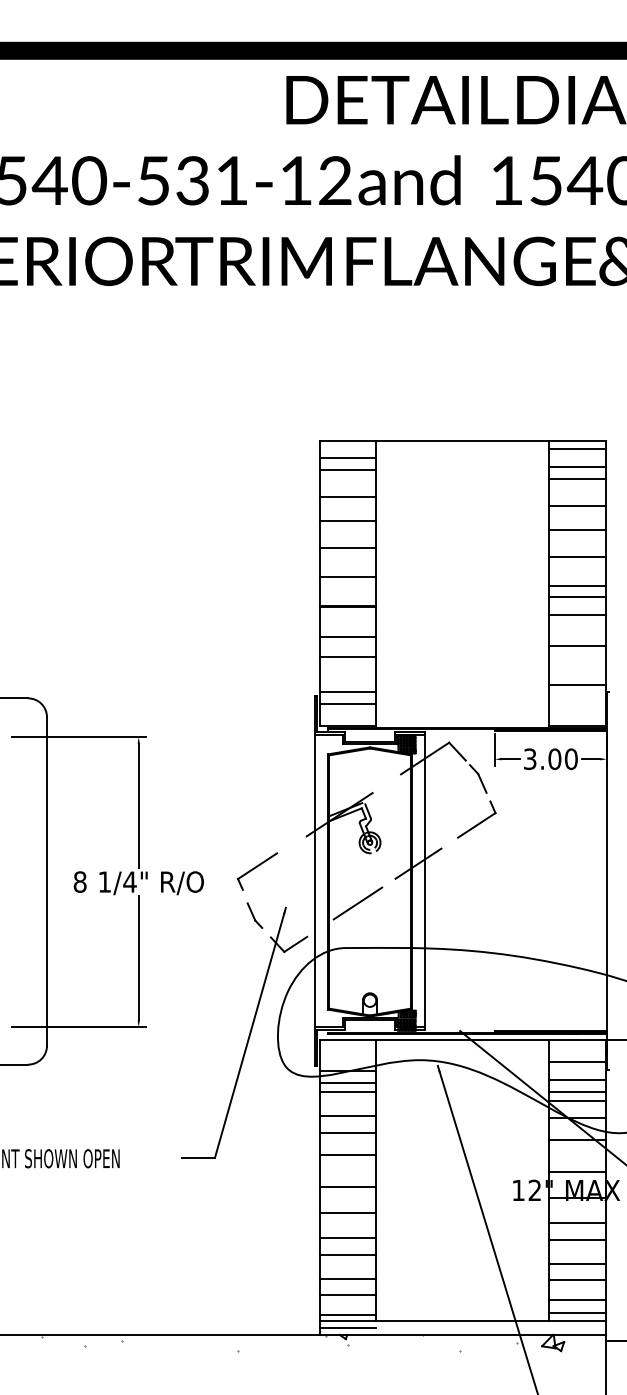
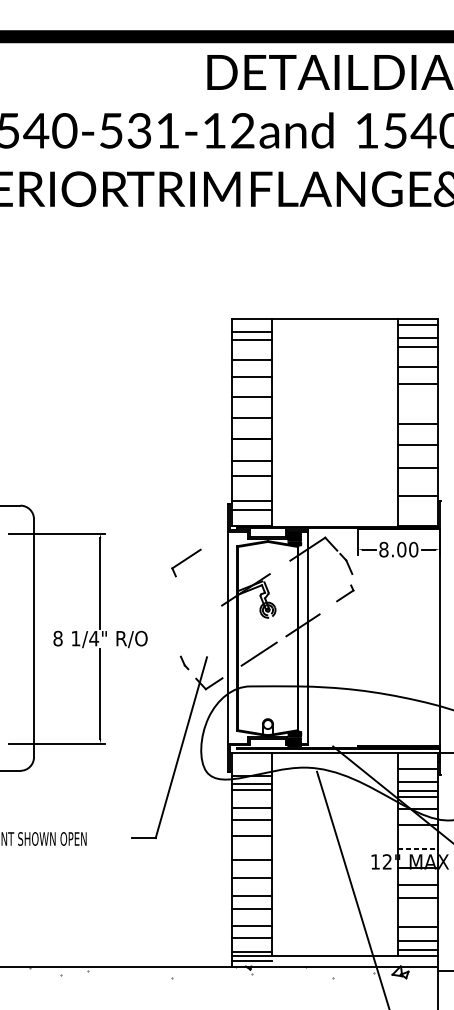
line: (577, 557) -> (418, 403), removed
line: (577, 596) -> (418, 431), removed
text: (529, 758) -> (383, 549), 3.00 -> 8.00
part: (476, 819) -> (345, 593), size x0.6
part: (257, 871) -> (186, 562), moved
part: (254, 915) -> (184, 662), size x0.7
line: (577, 1172) -> (418, 848), solid -> dashed
line: (577, 1264) -> (418, 915), removed

